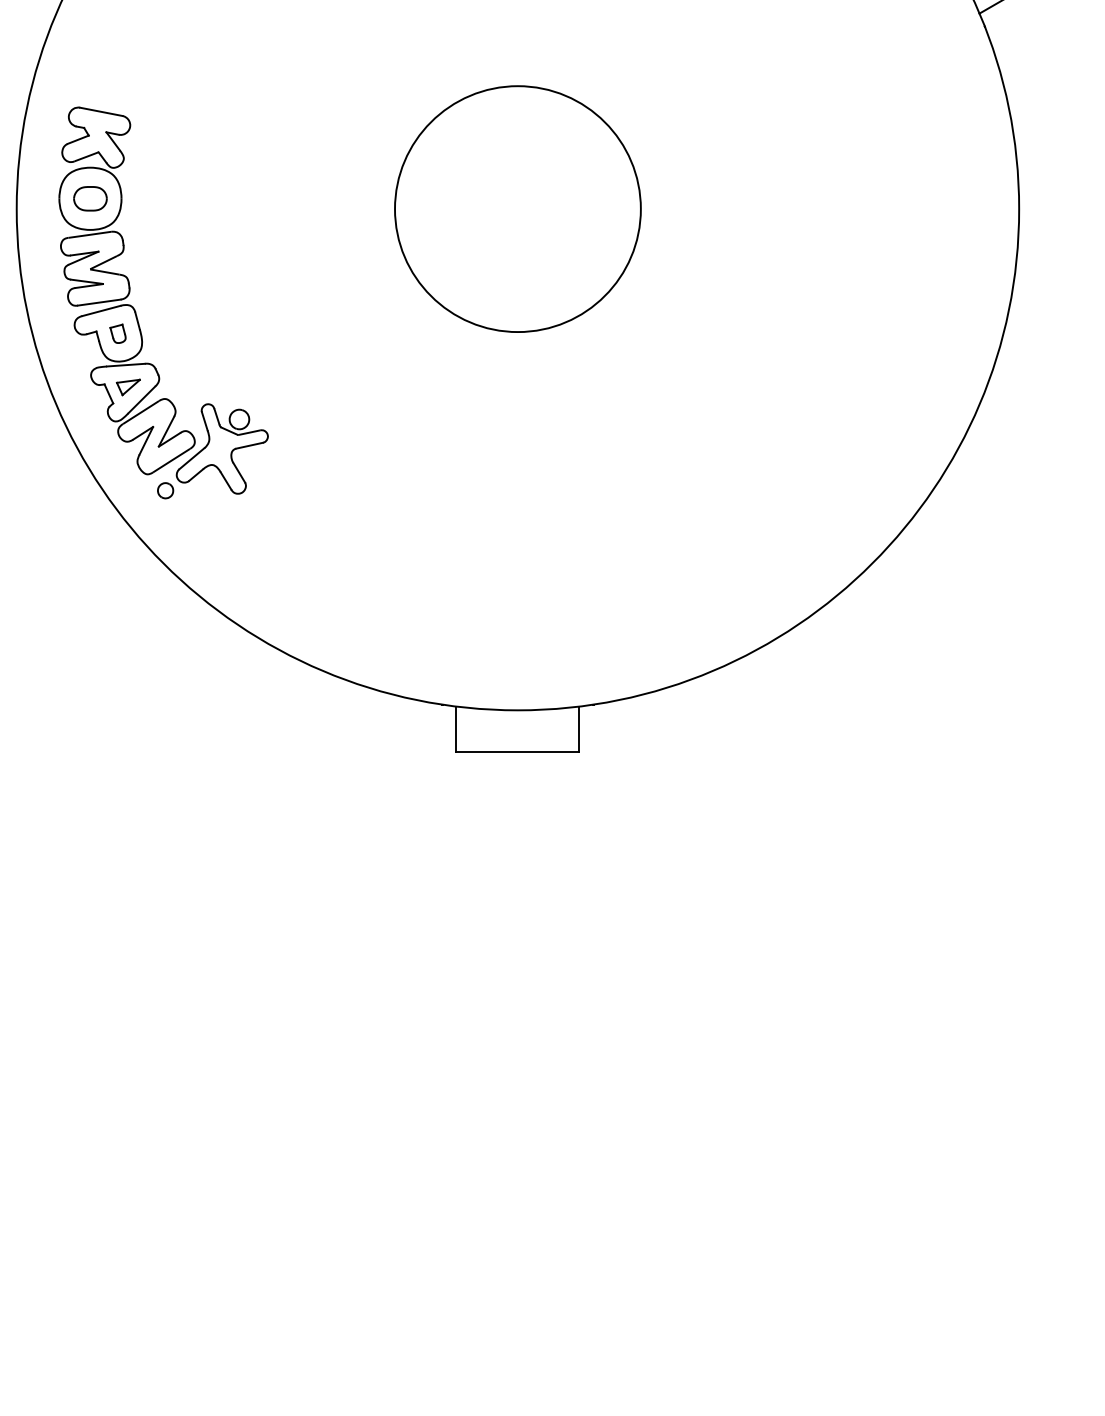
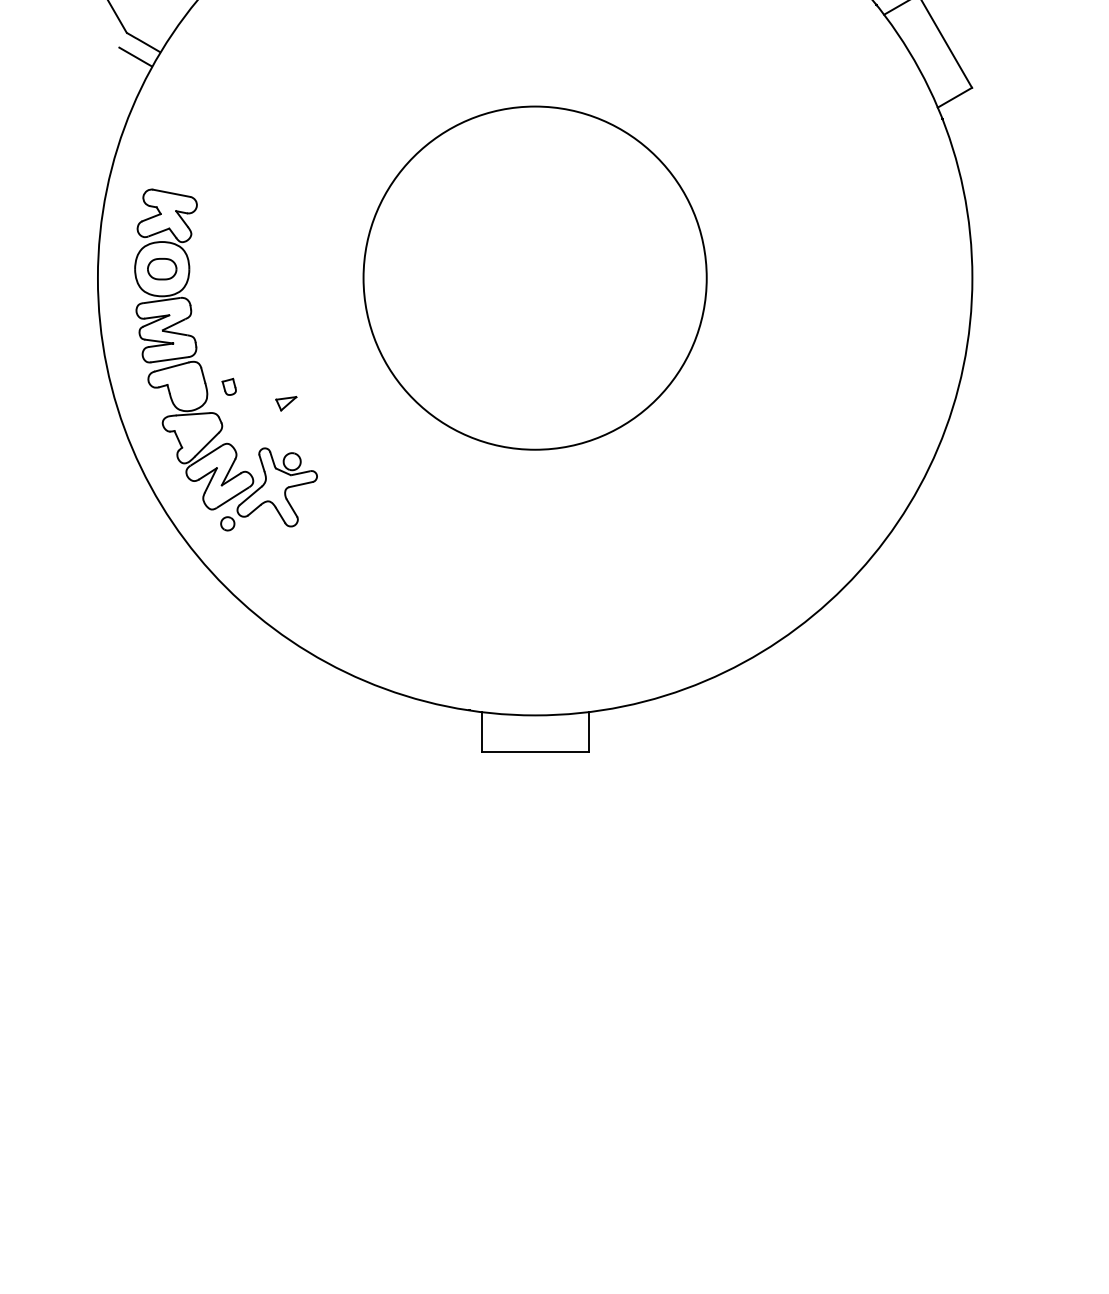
circle: (517, 208) -> (534, 277), size x1.6
part: (117, 333) -> (228, 386), moved
part: (128, 387) -> (286, 403), moved

